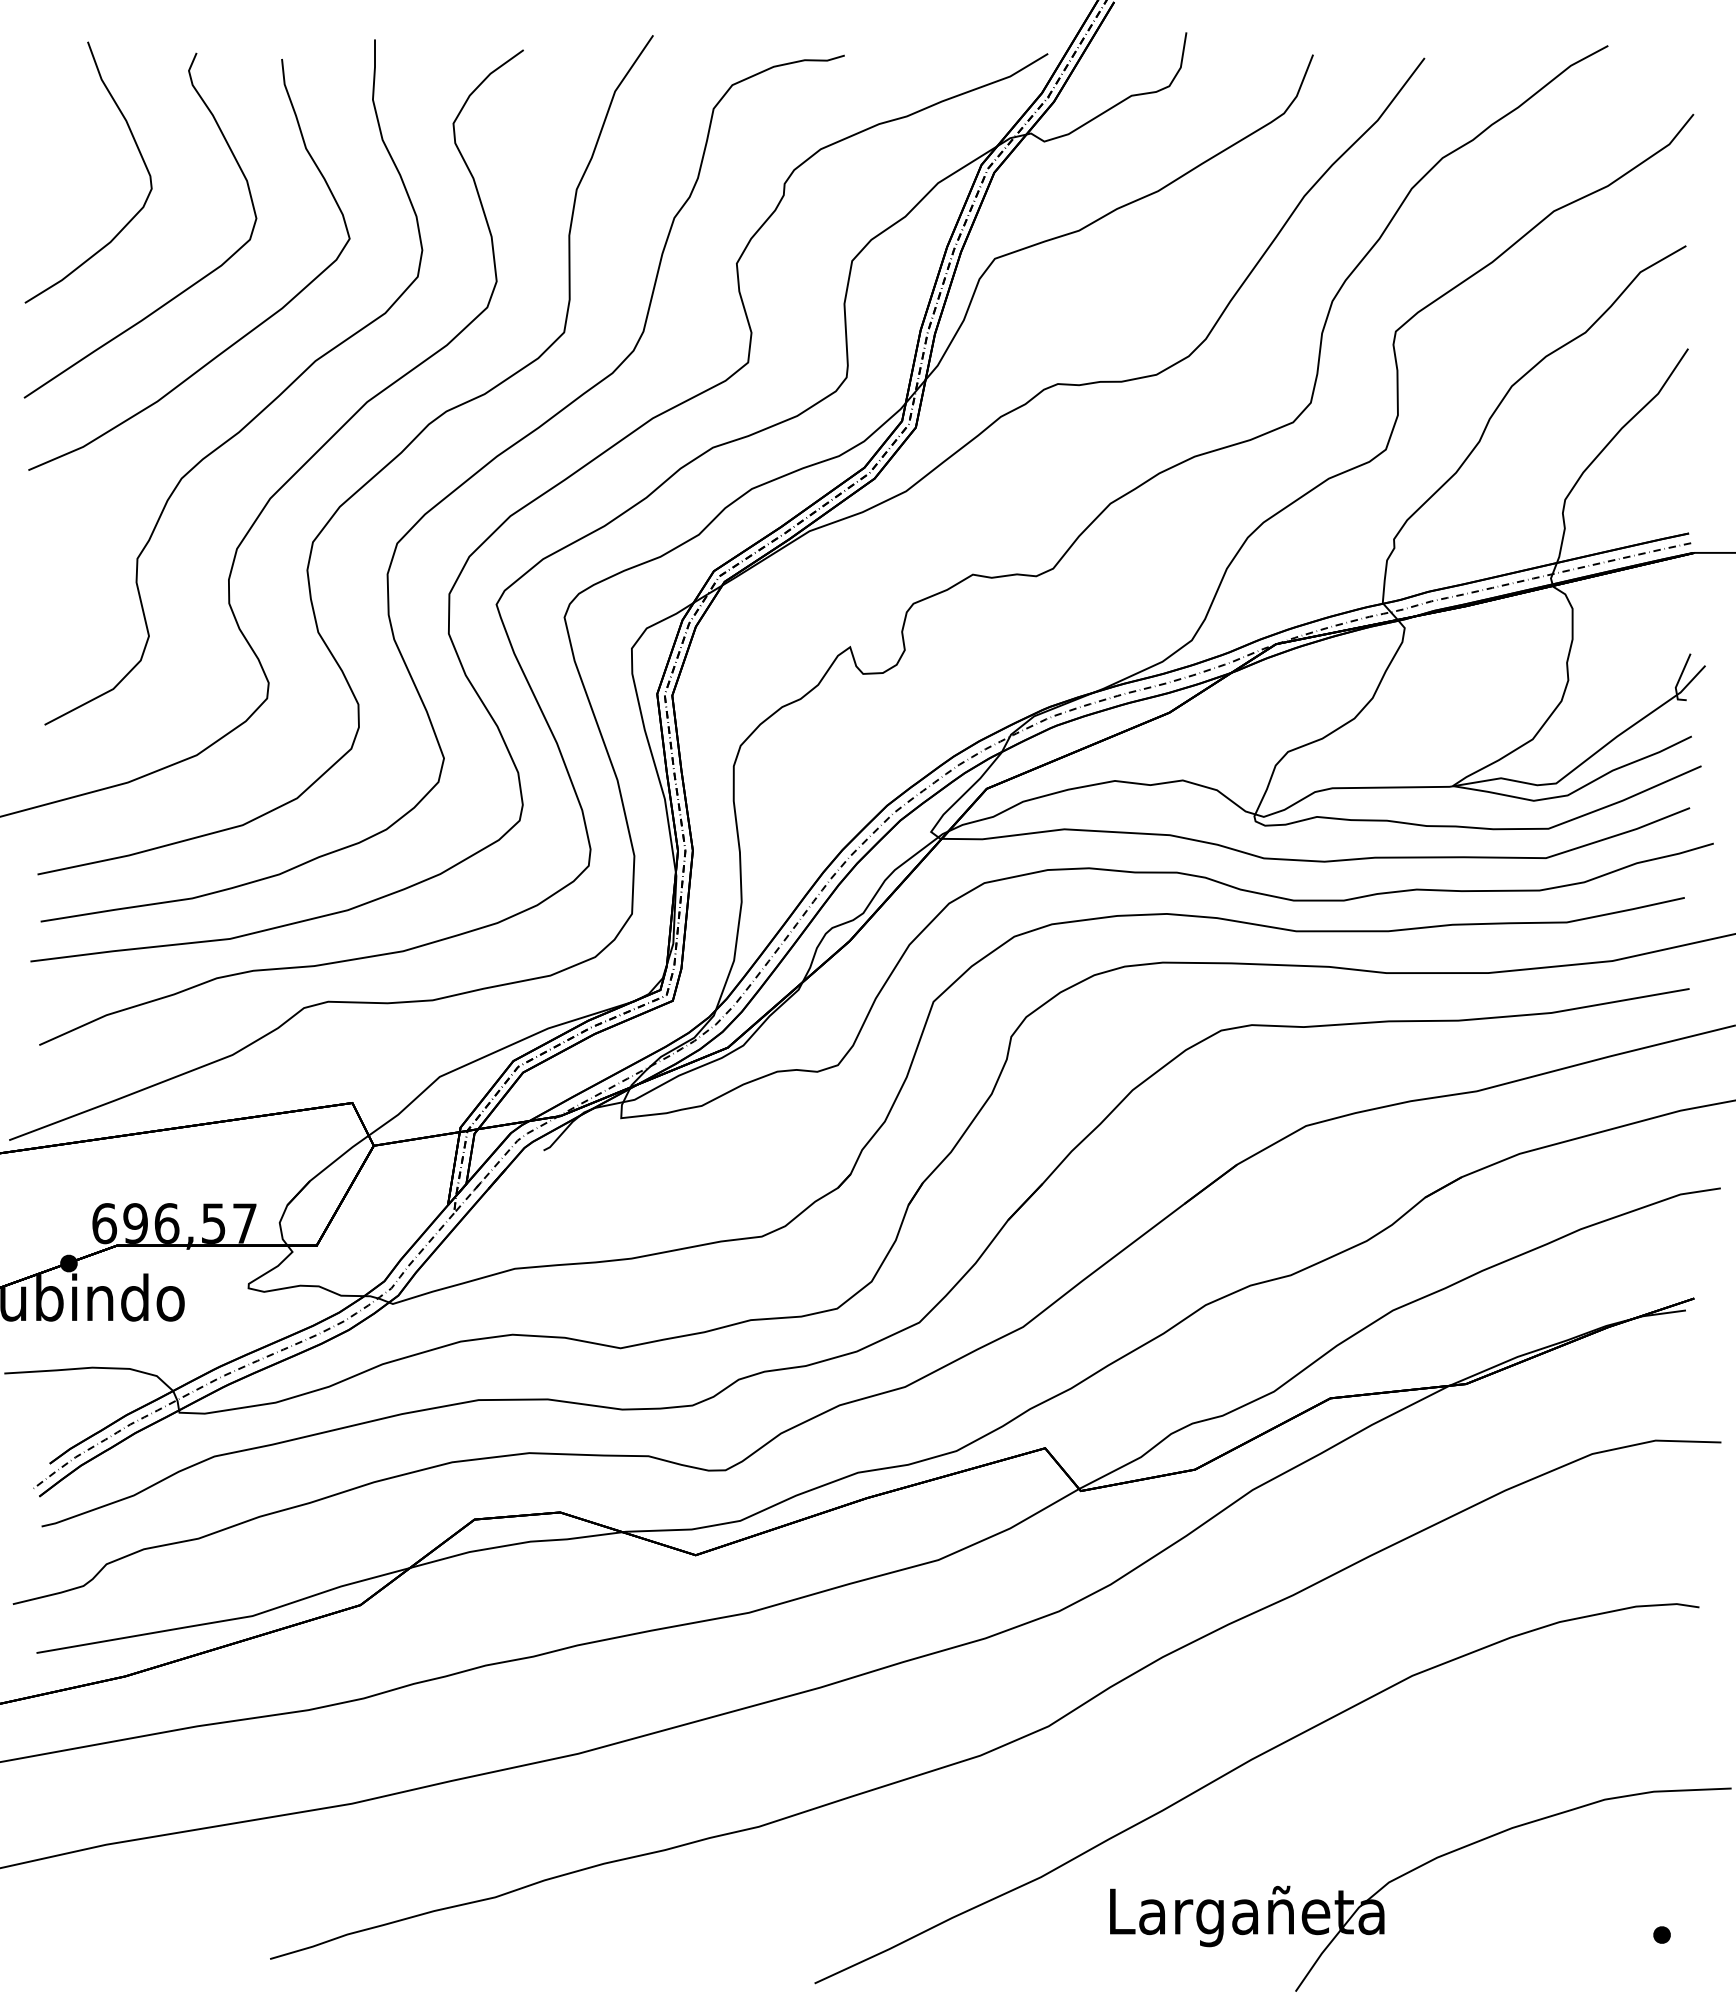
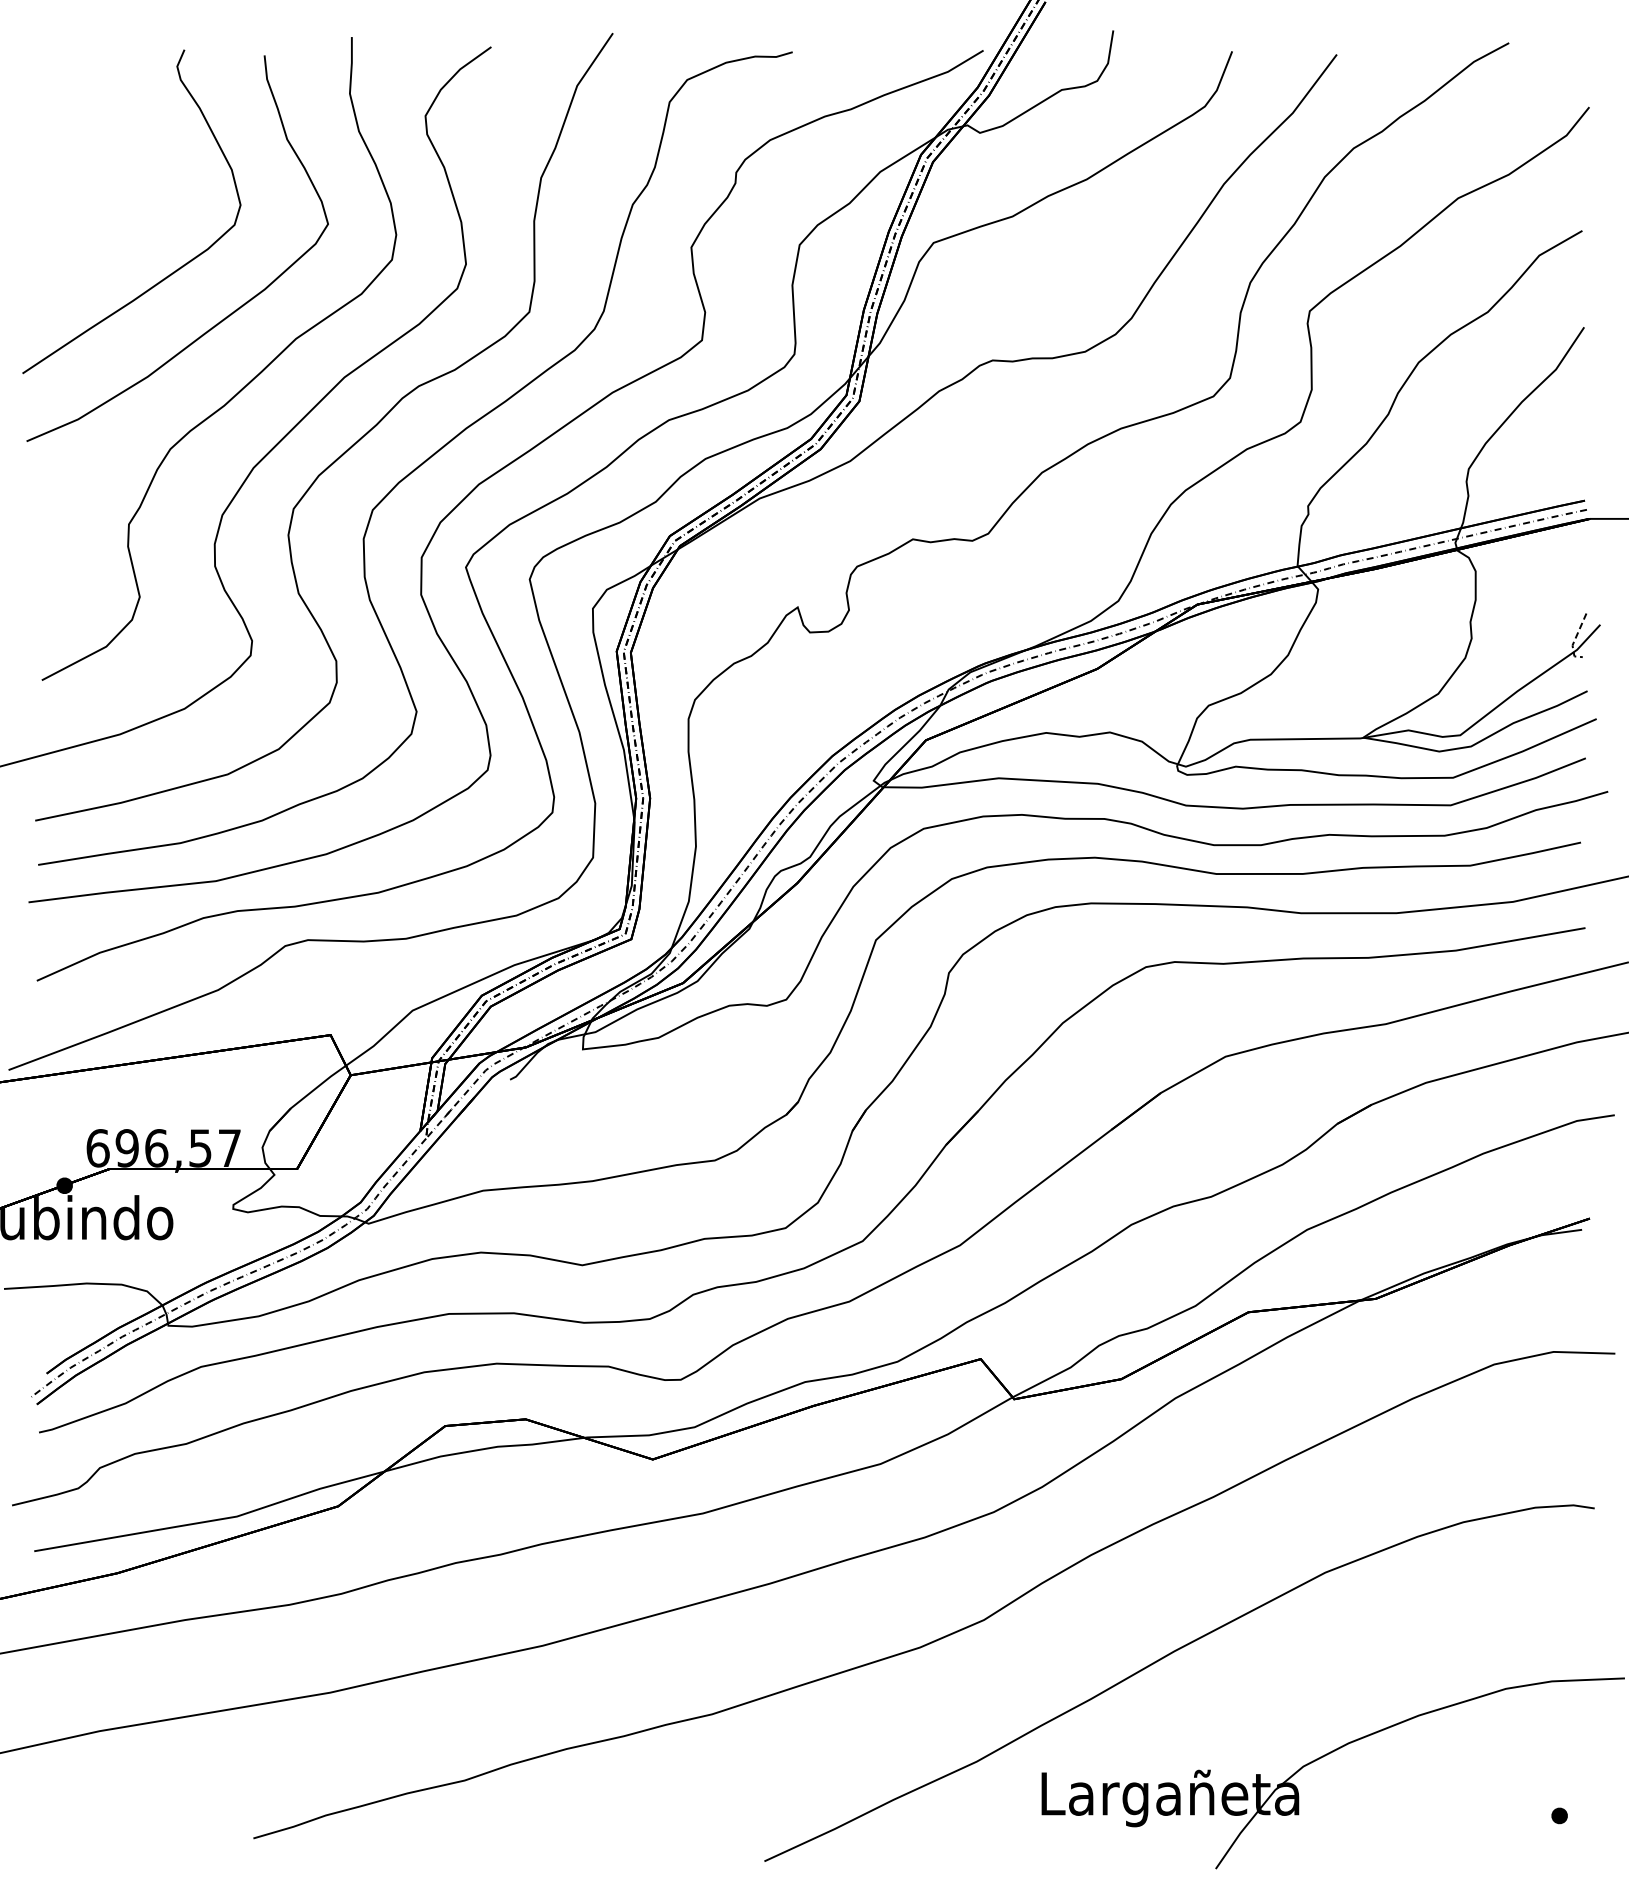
curve: (136, 147) -> (128, 138), removed
line: (1678, 681) -> (1575, 639), solid -> dashed

